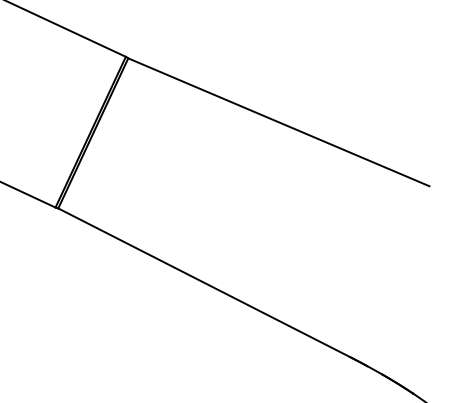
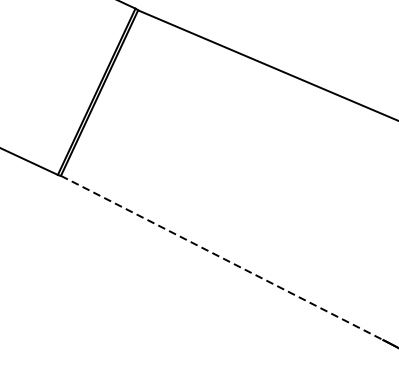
line: (204, 282) -> (222, 257), solid -> dashed

